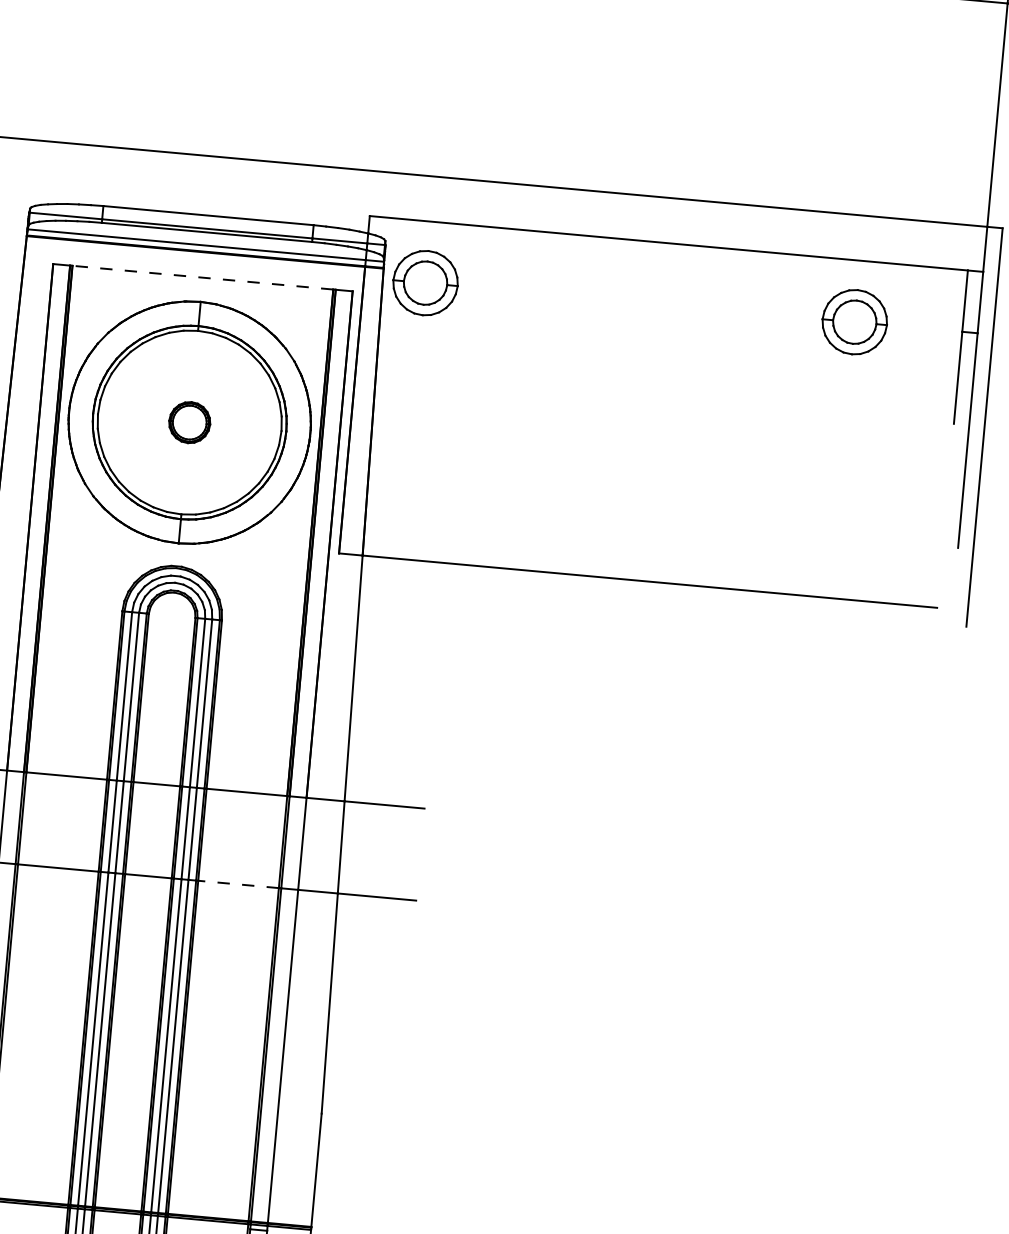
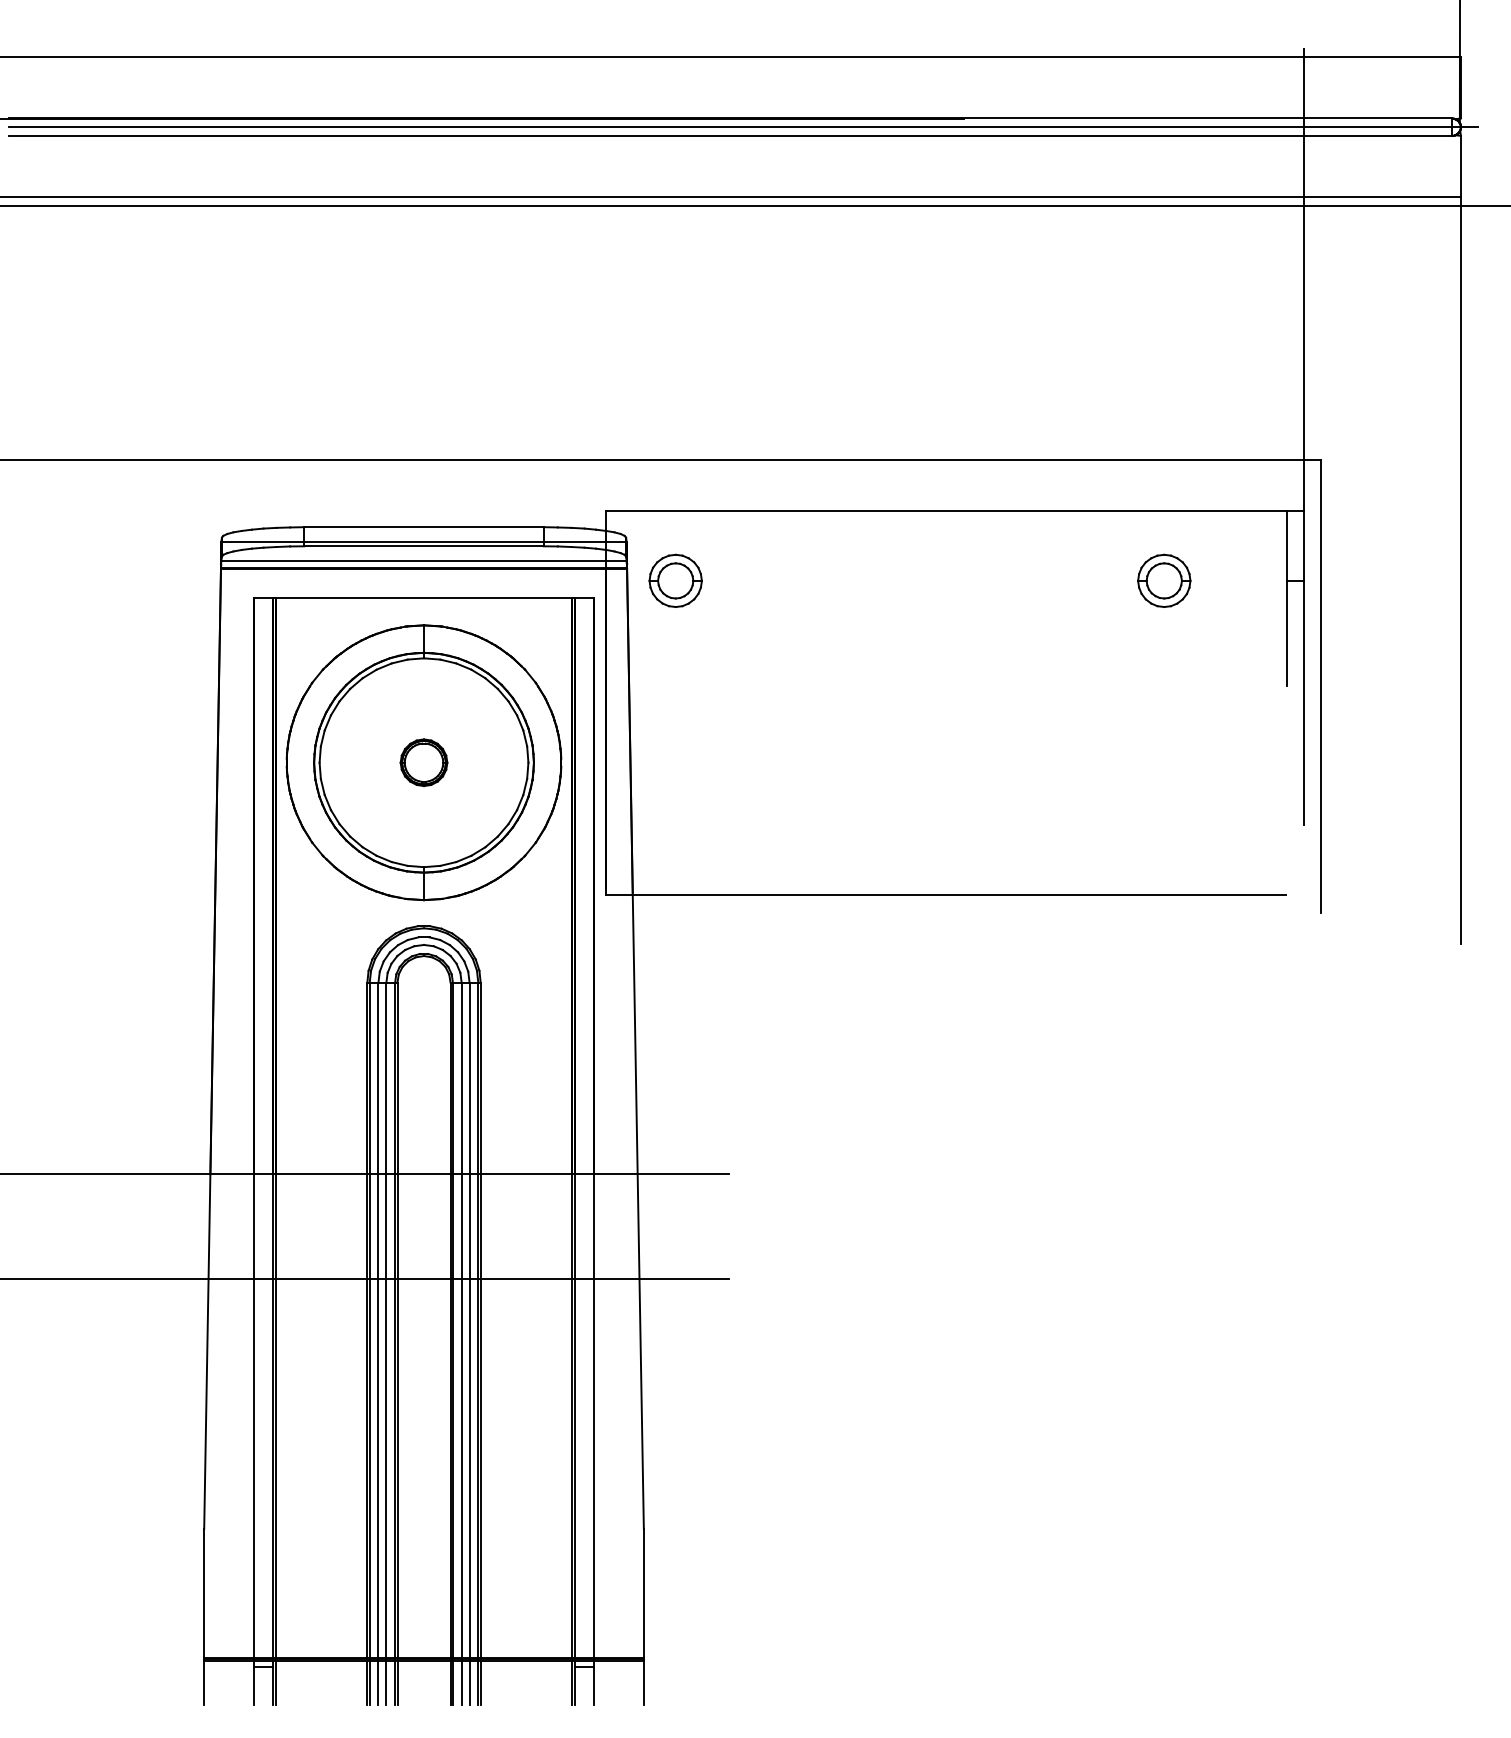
line: (202, 277) -> (423, 597), dashed -> solid
part: (425, 282) -> (675, 580), size x0.71
part: (855, 321) -> (1164, 580), size x0.71
line: (238, 884) -> (526, 1278), dashed -> solid

